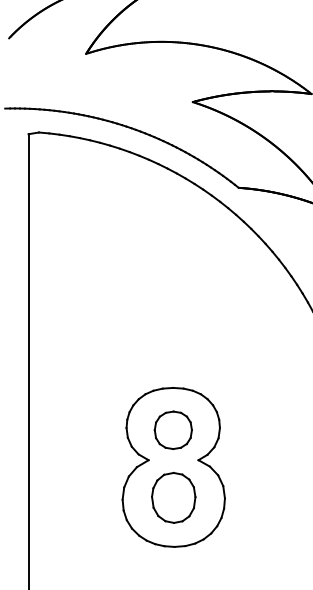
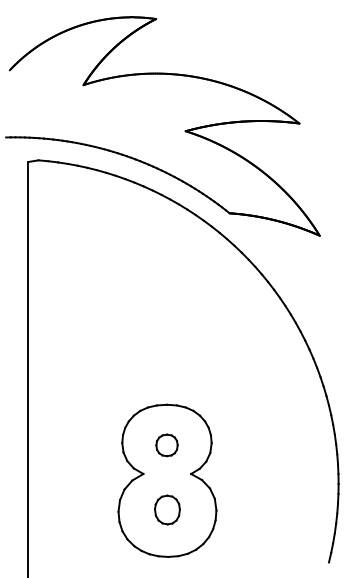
part: (172, 430) -> (166, 445), size x0.6
part: (173, 497) -> (167, 509), size x0.6

